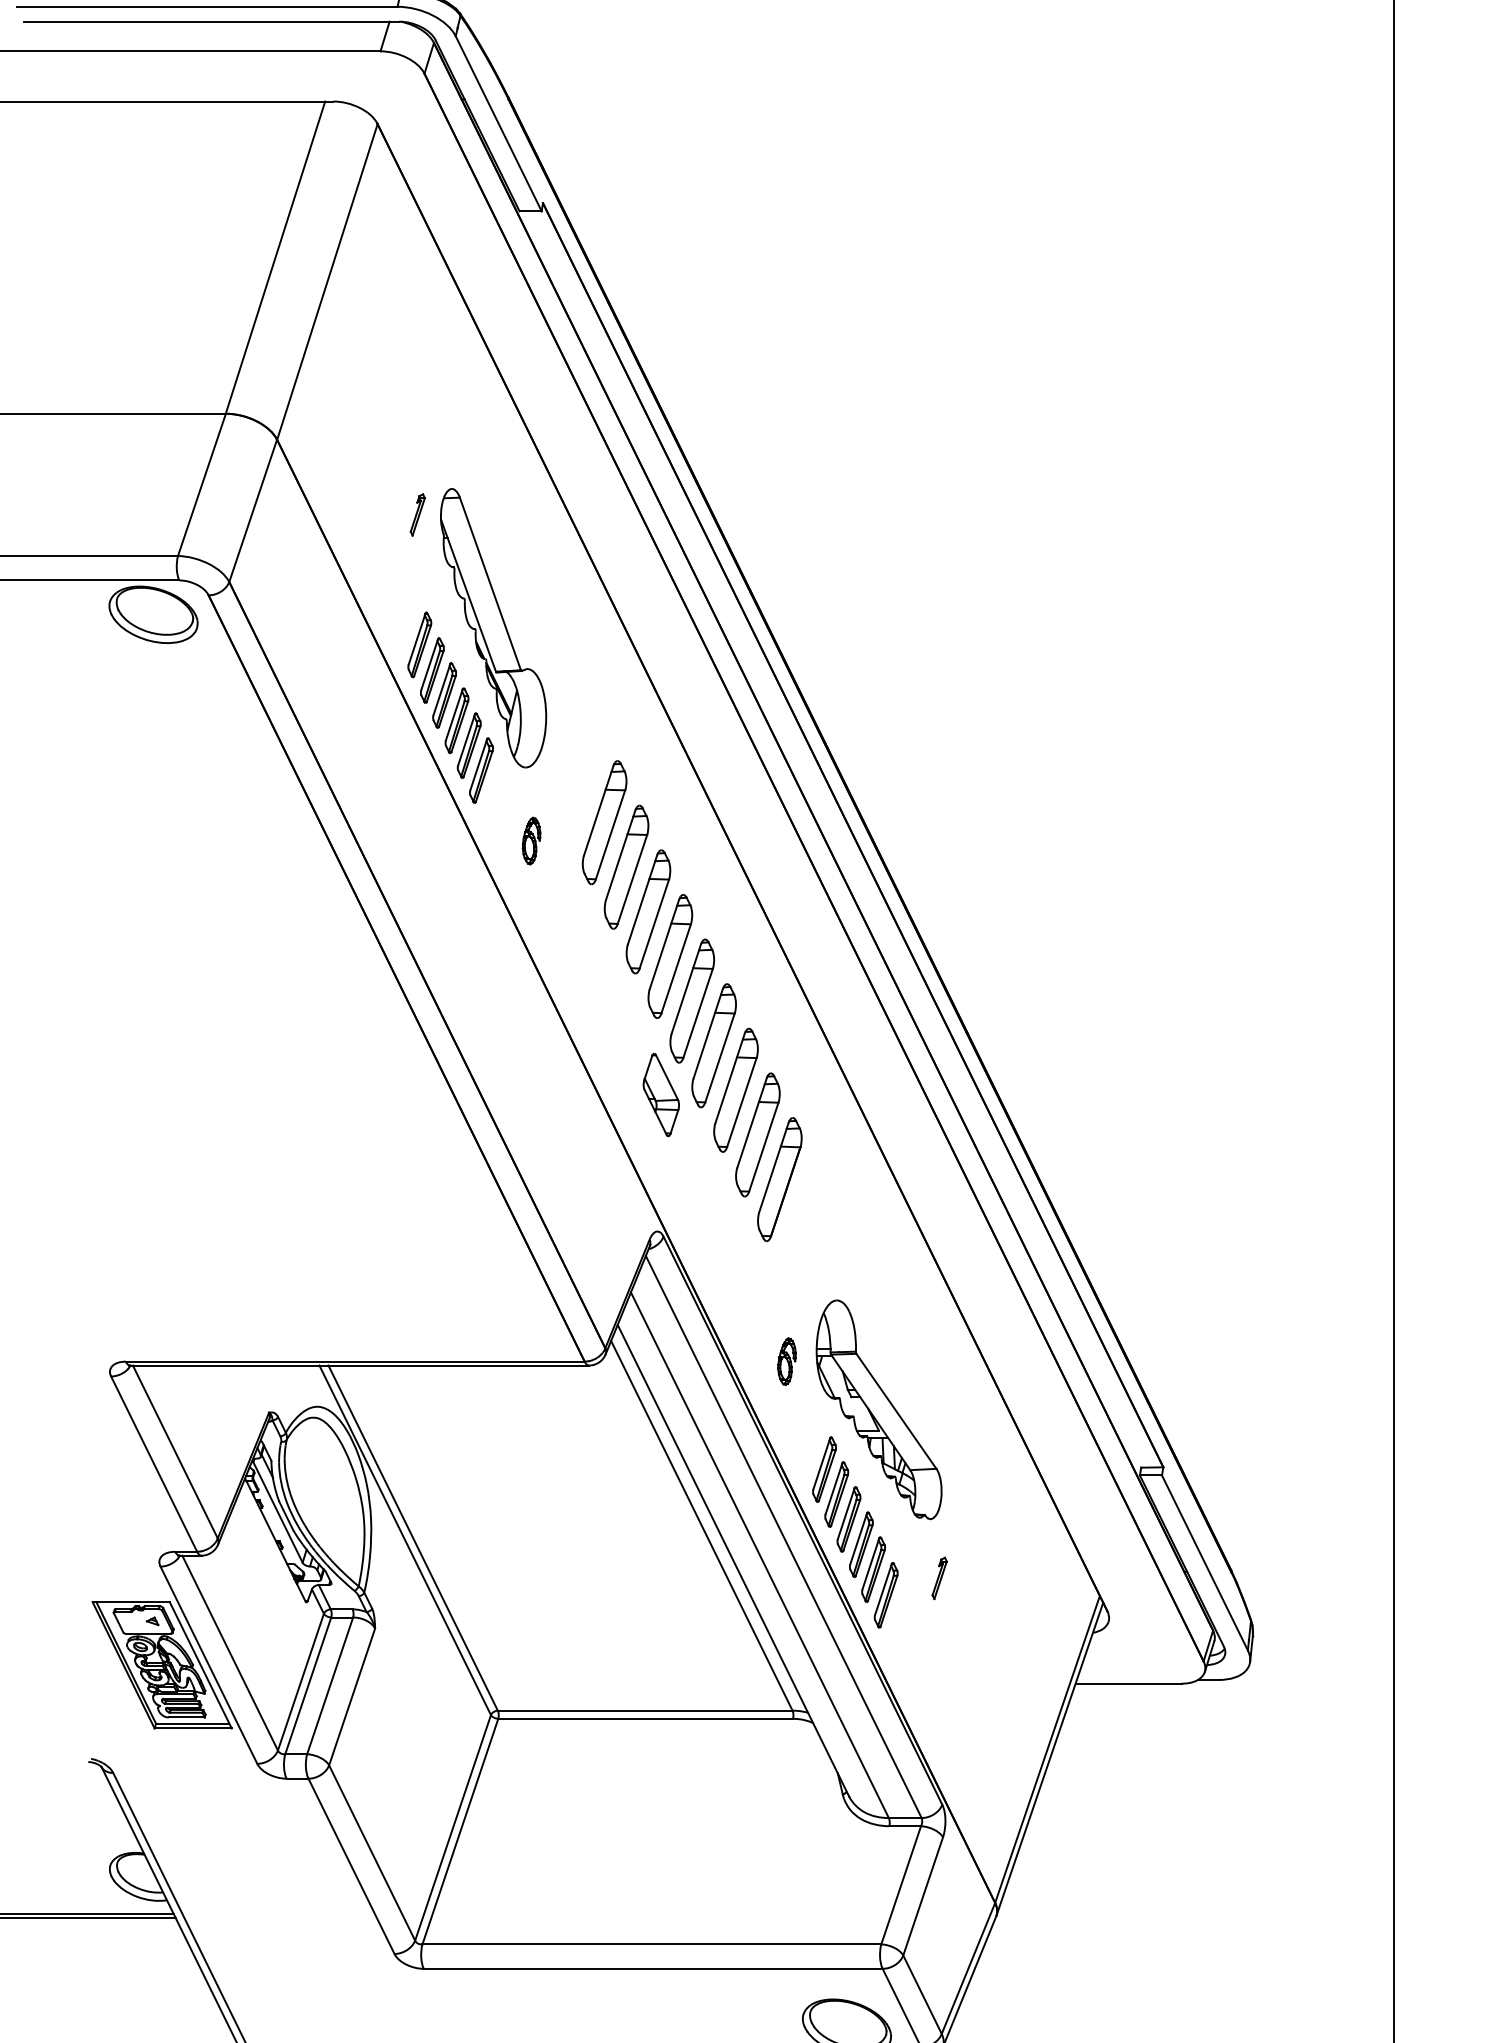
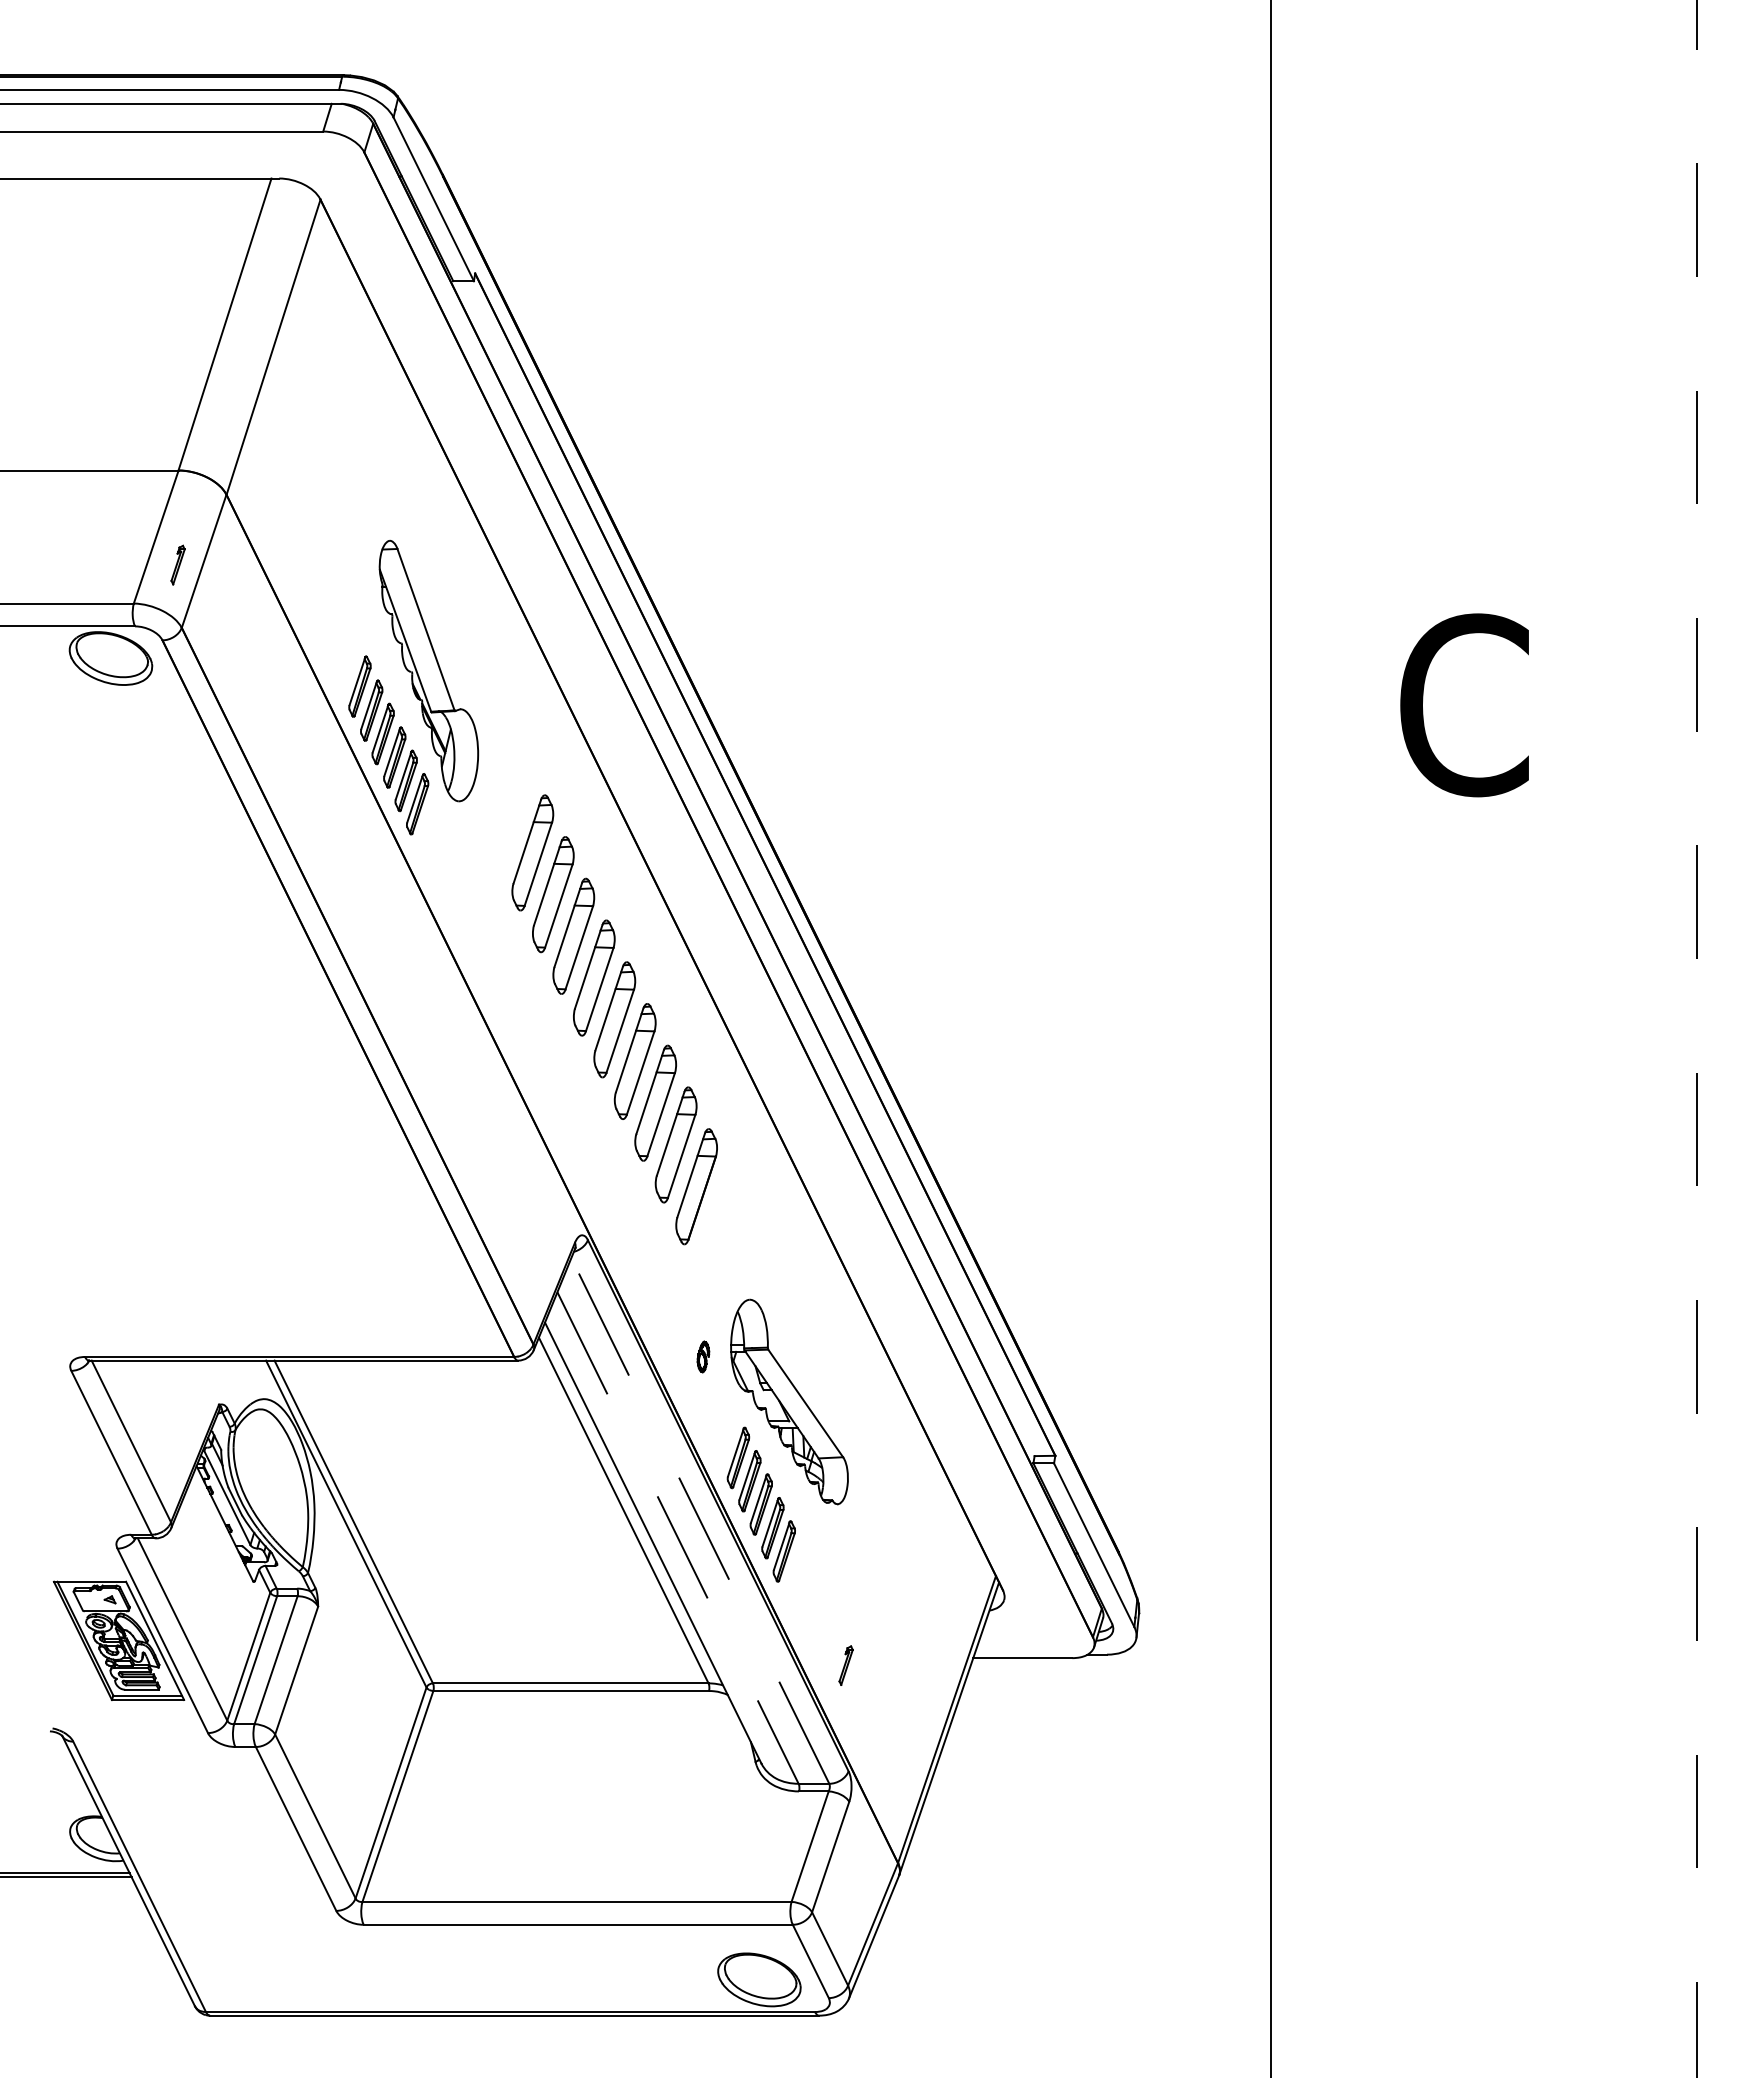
part: (417, 514) -> (177, 564), moved
part: (531, 840) -> (464, 869), removed
part: (660, 1094) -> (585, 1107), removed
part: (787, 1361) -> (703, 1356), size x0.7
line: (783, 1536) -> (700, 1520), solid -> dashed
line: (760, 1555) -> (678, 1538), solid -> dashed
part: (938, 1578) -> (845, 1665), moved
part: (885, 1595) -> (795, 1575), removed

